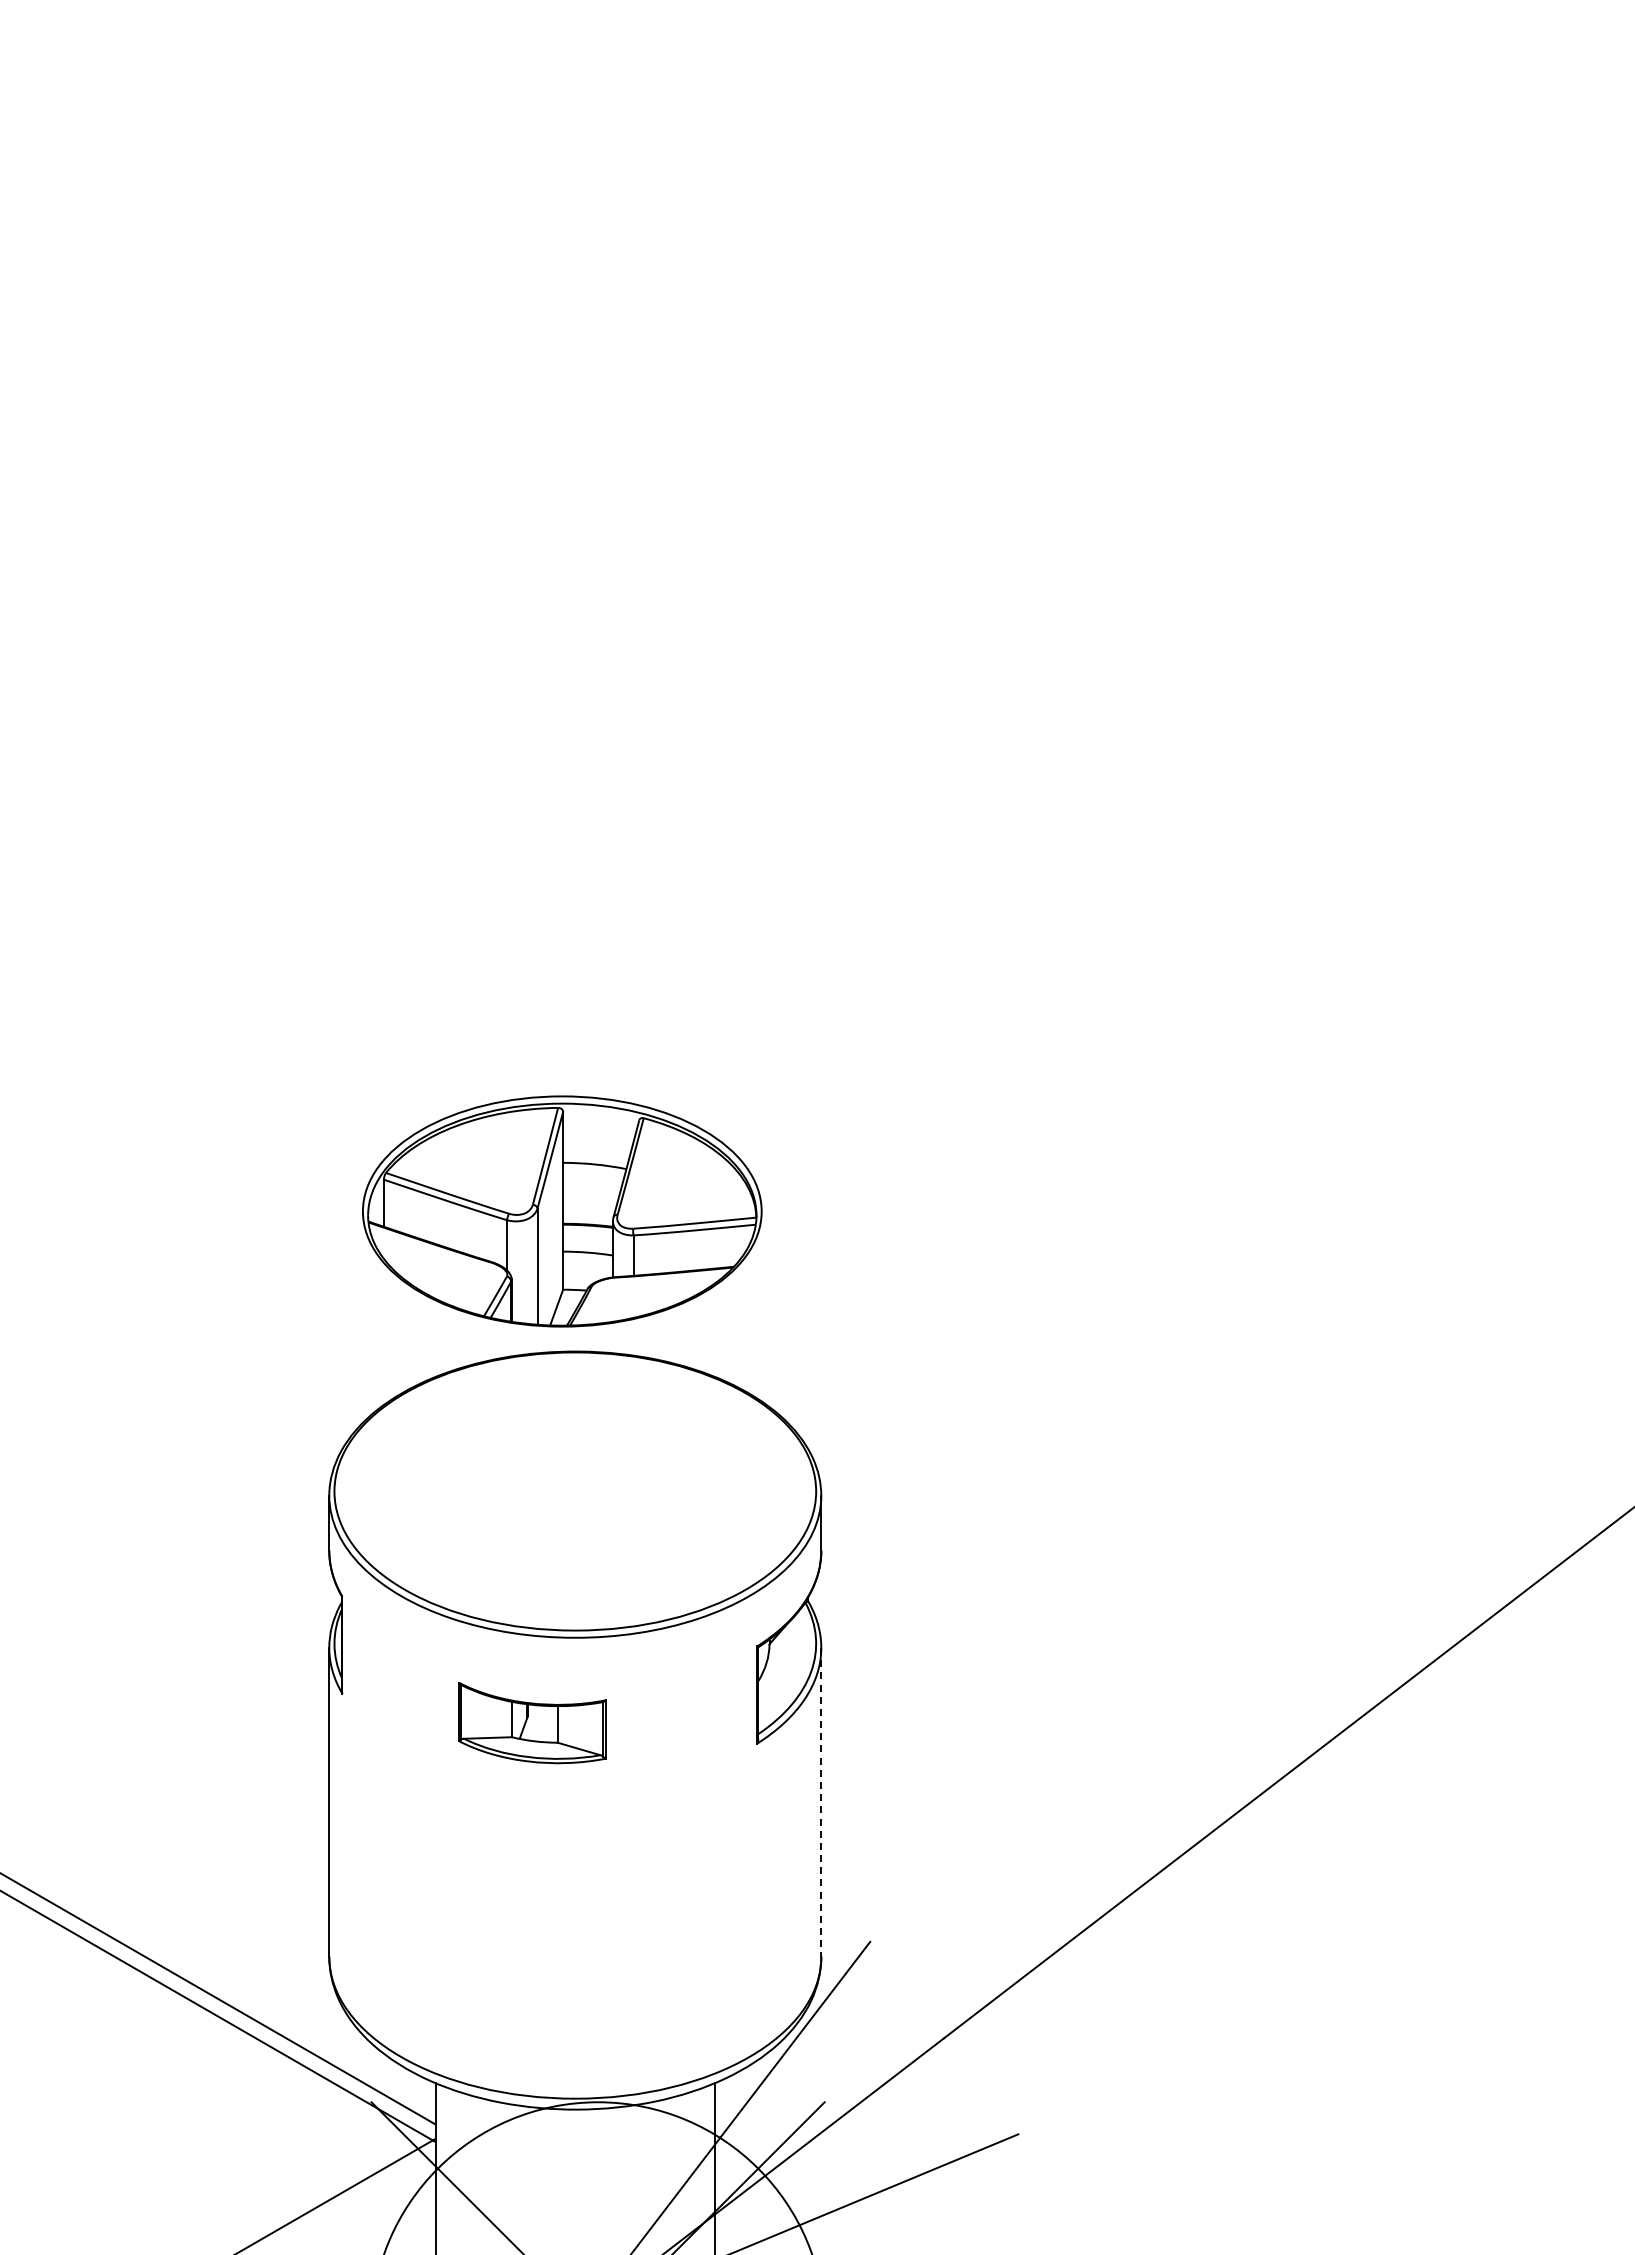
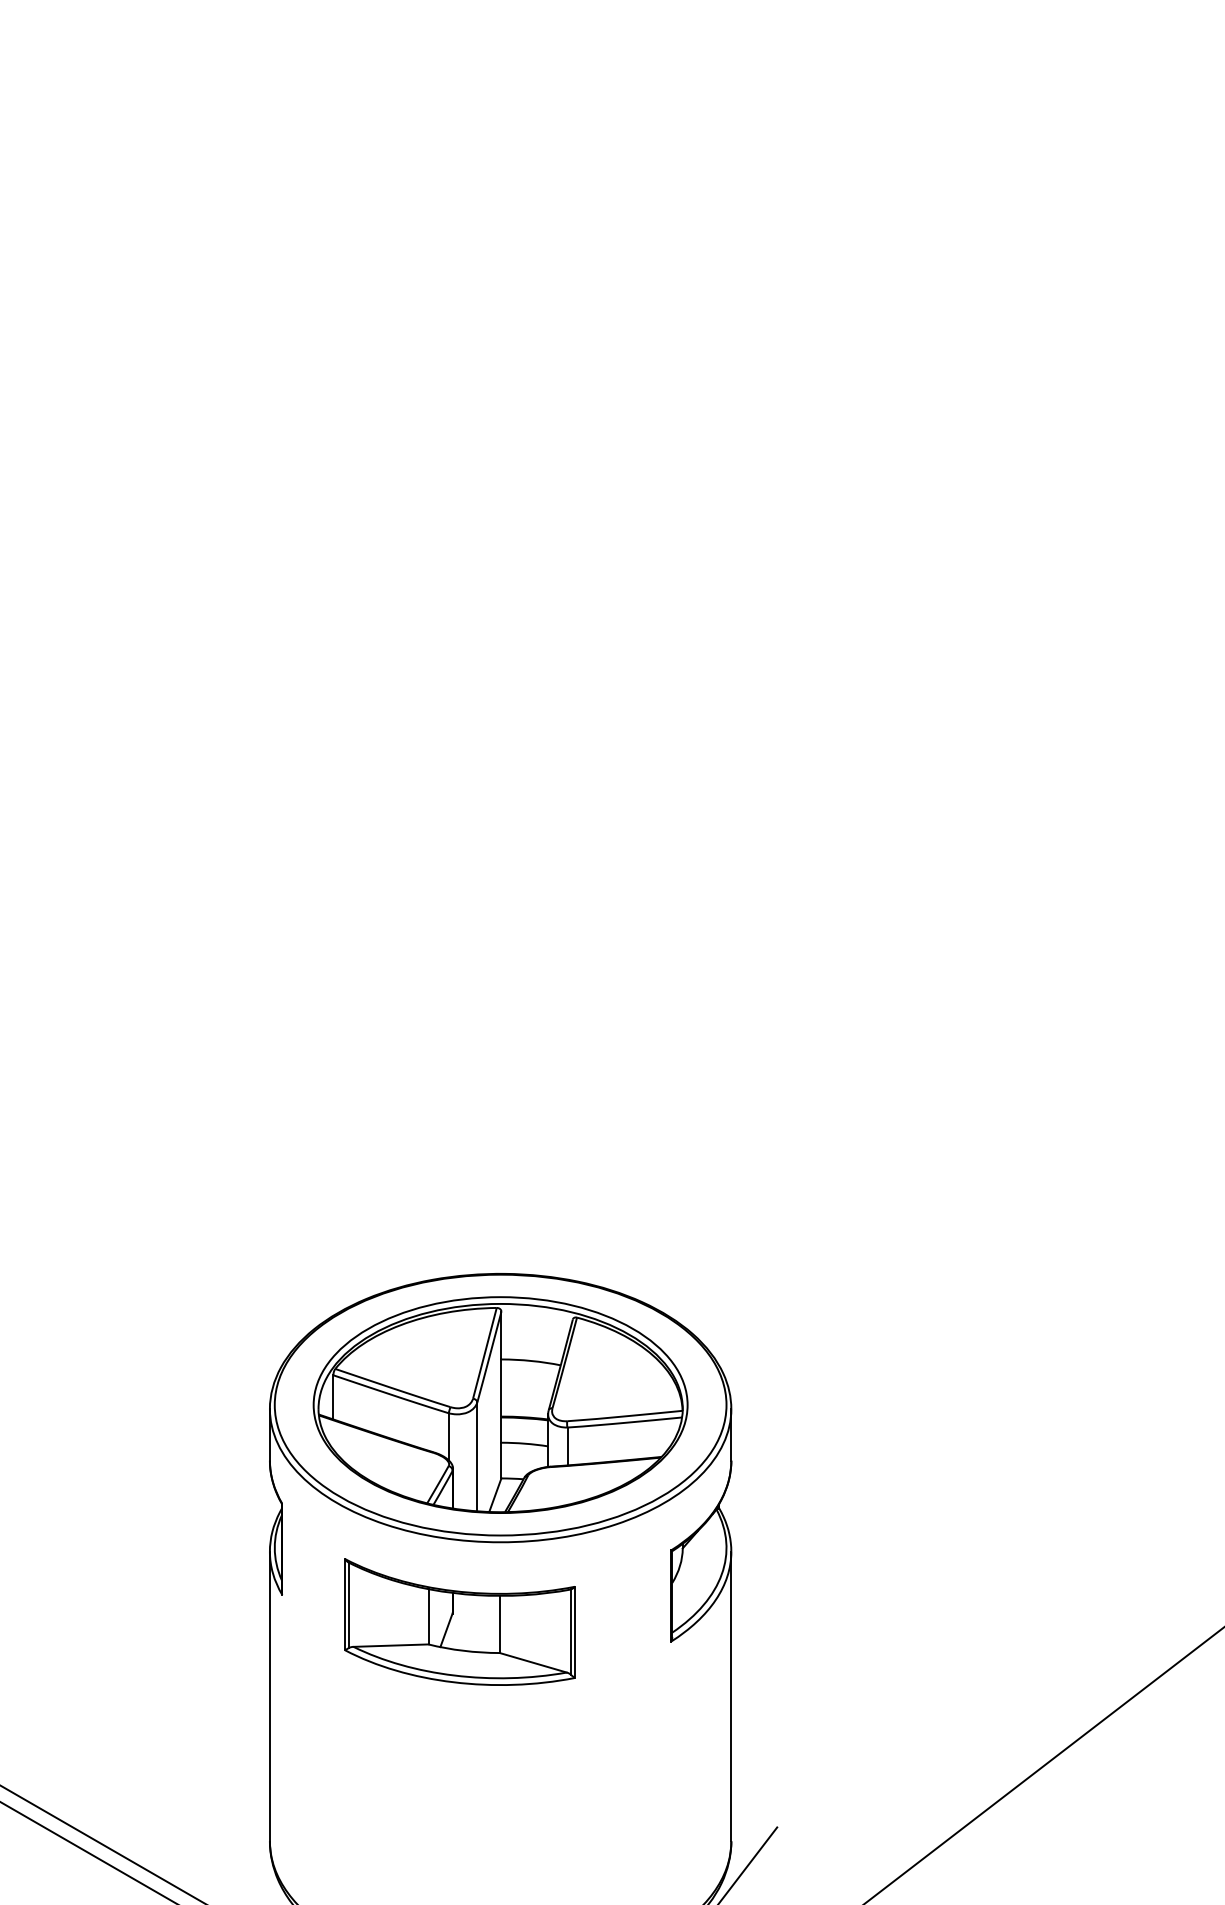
part: (562, 1211) -> (500, 1405), moved
part: (532, 1722) -> (460, 1621), size x1.67
line: (821, 1802) -> (731, 1696), dashed -> solid

